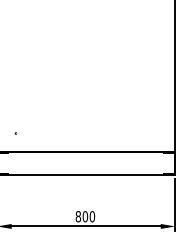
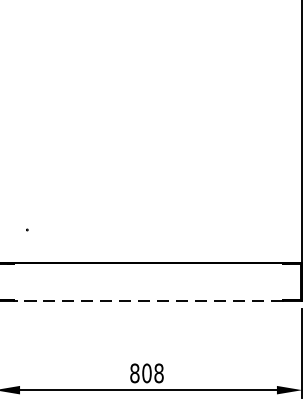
line: (85, 174) -> (147, 300), solid -> dashed
text: (92, 216) -> (159, 373), 800 -> 808

